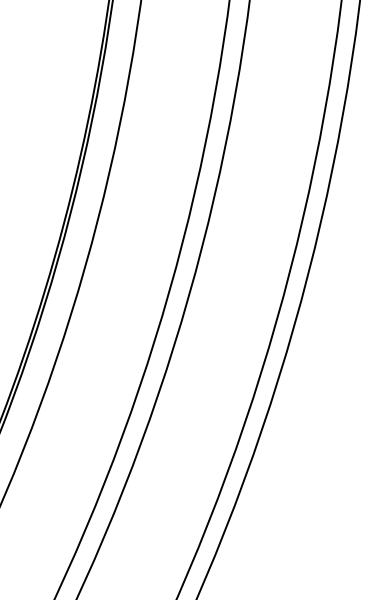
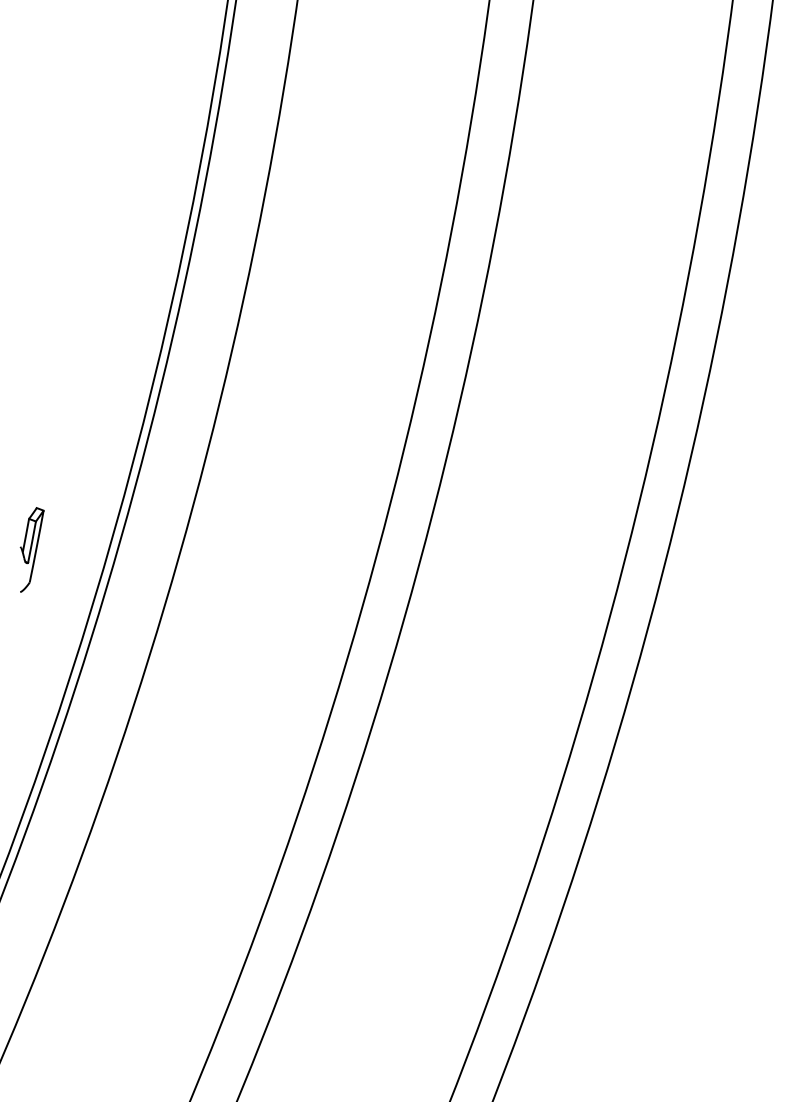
part: (17, 264) -> (32, 549), added

